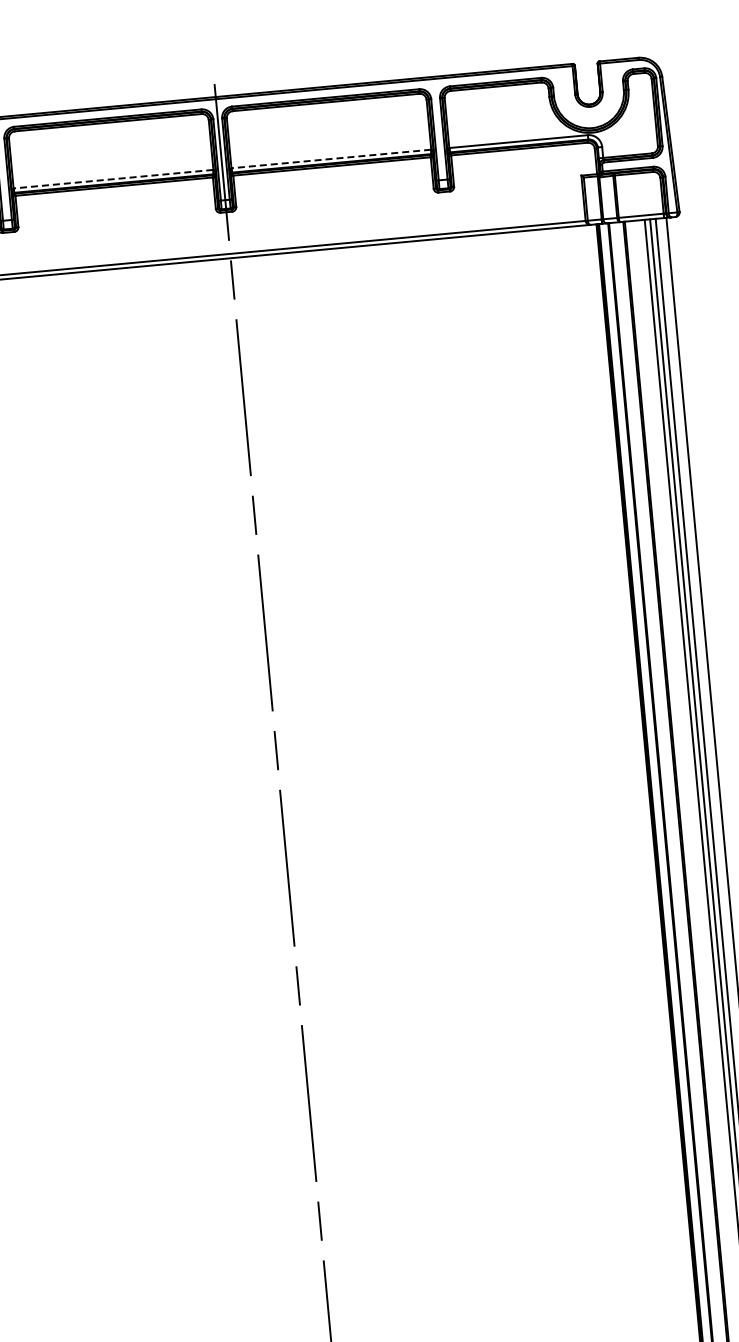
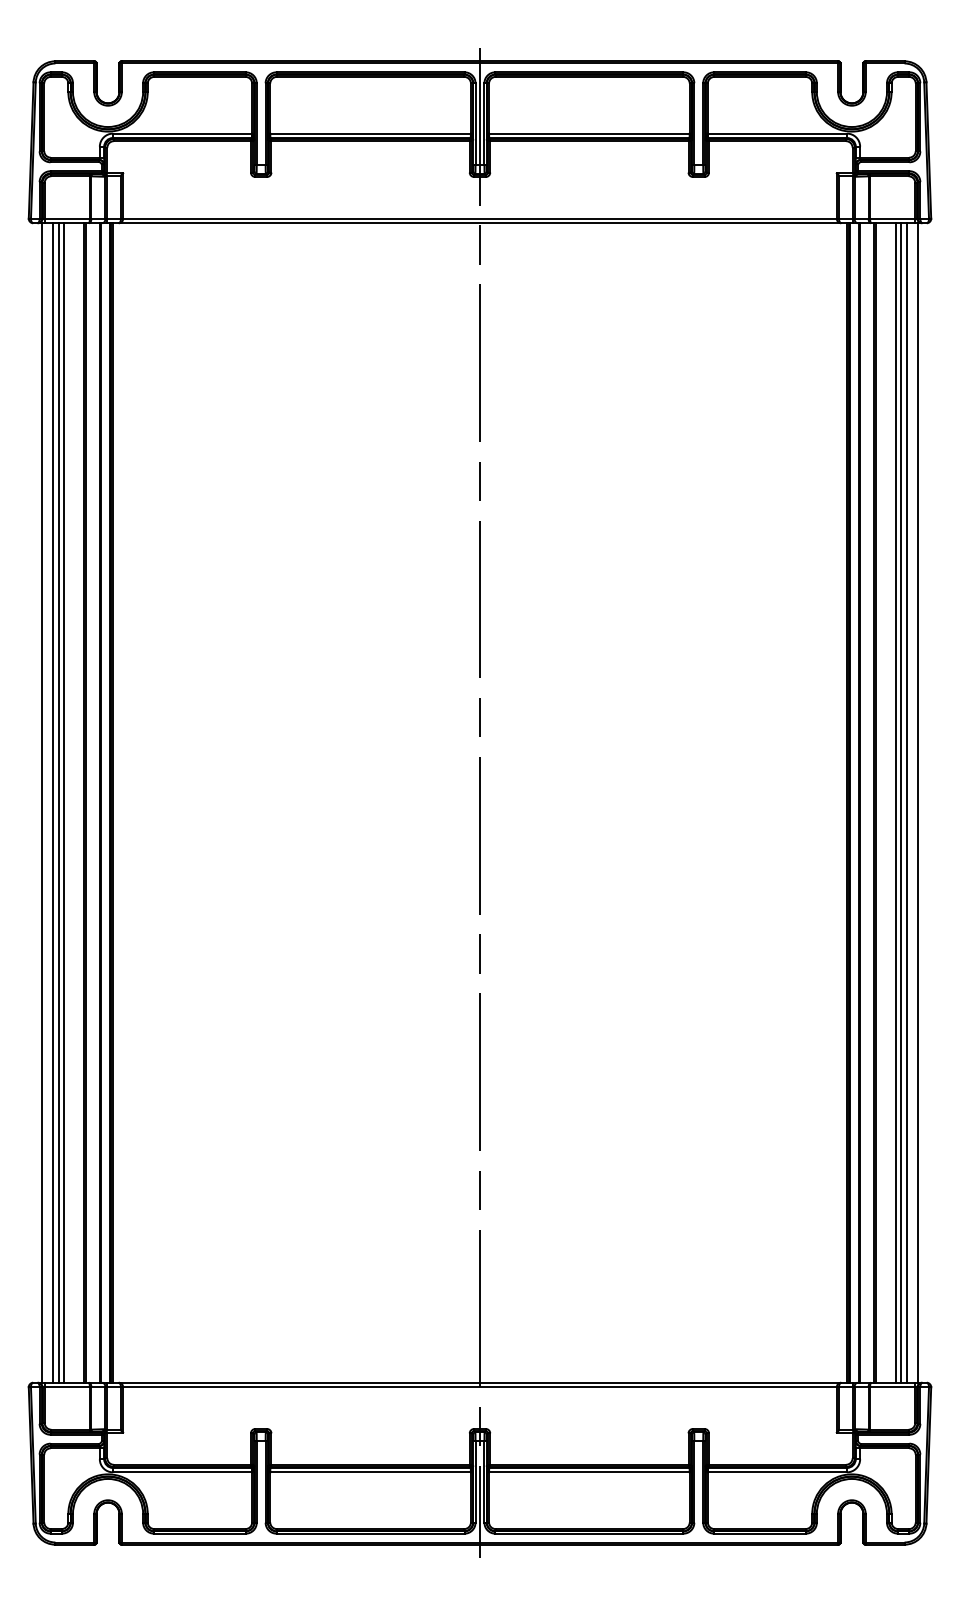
line: (330, 158) -> (588, 133), dashed -> solid
line: (113, 179) -> (370, 133), dashed -> solid

